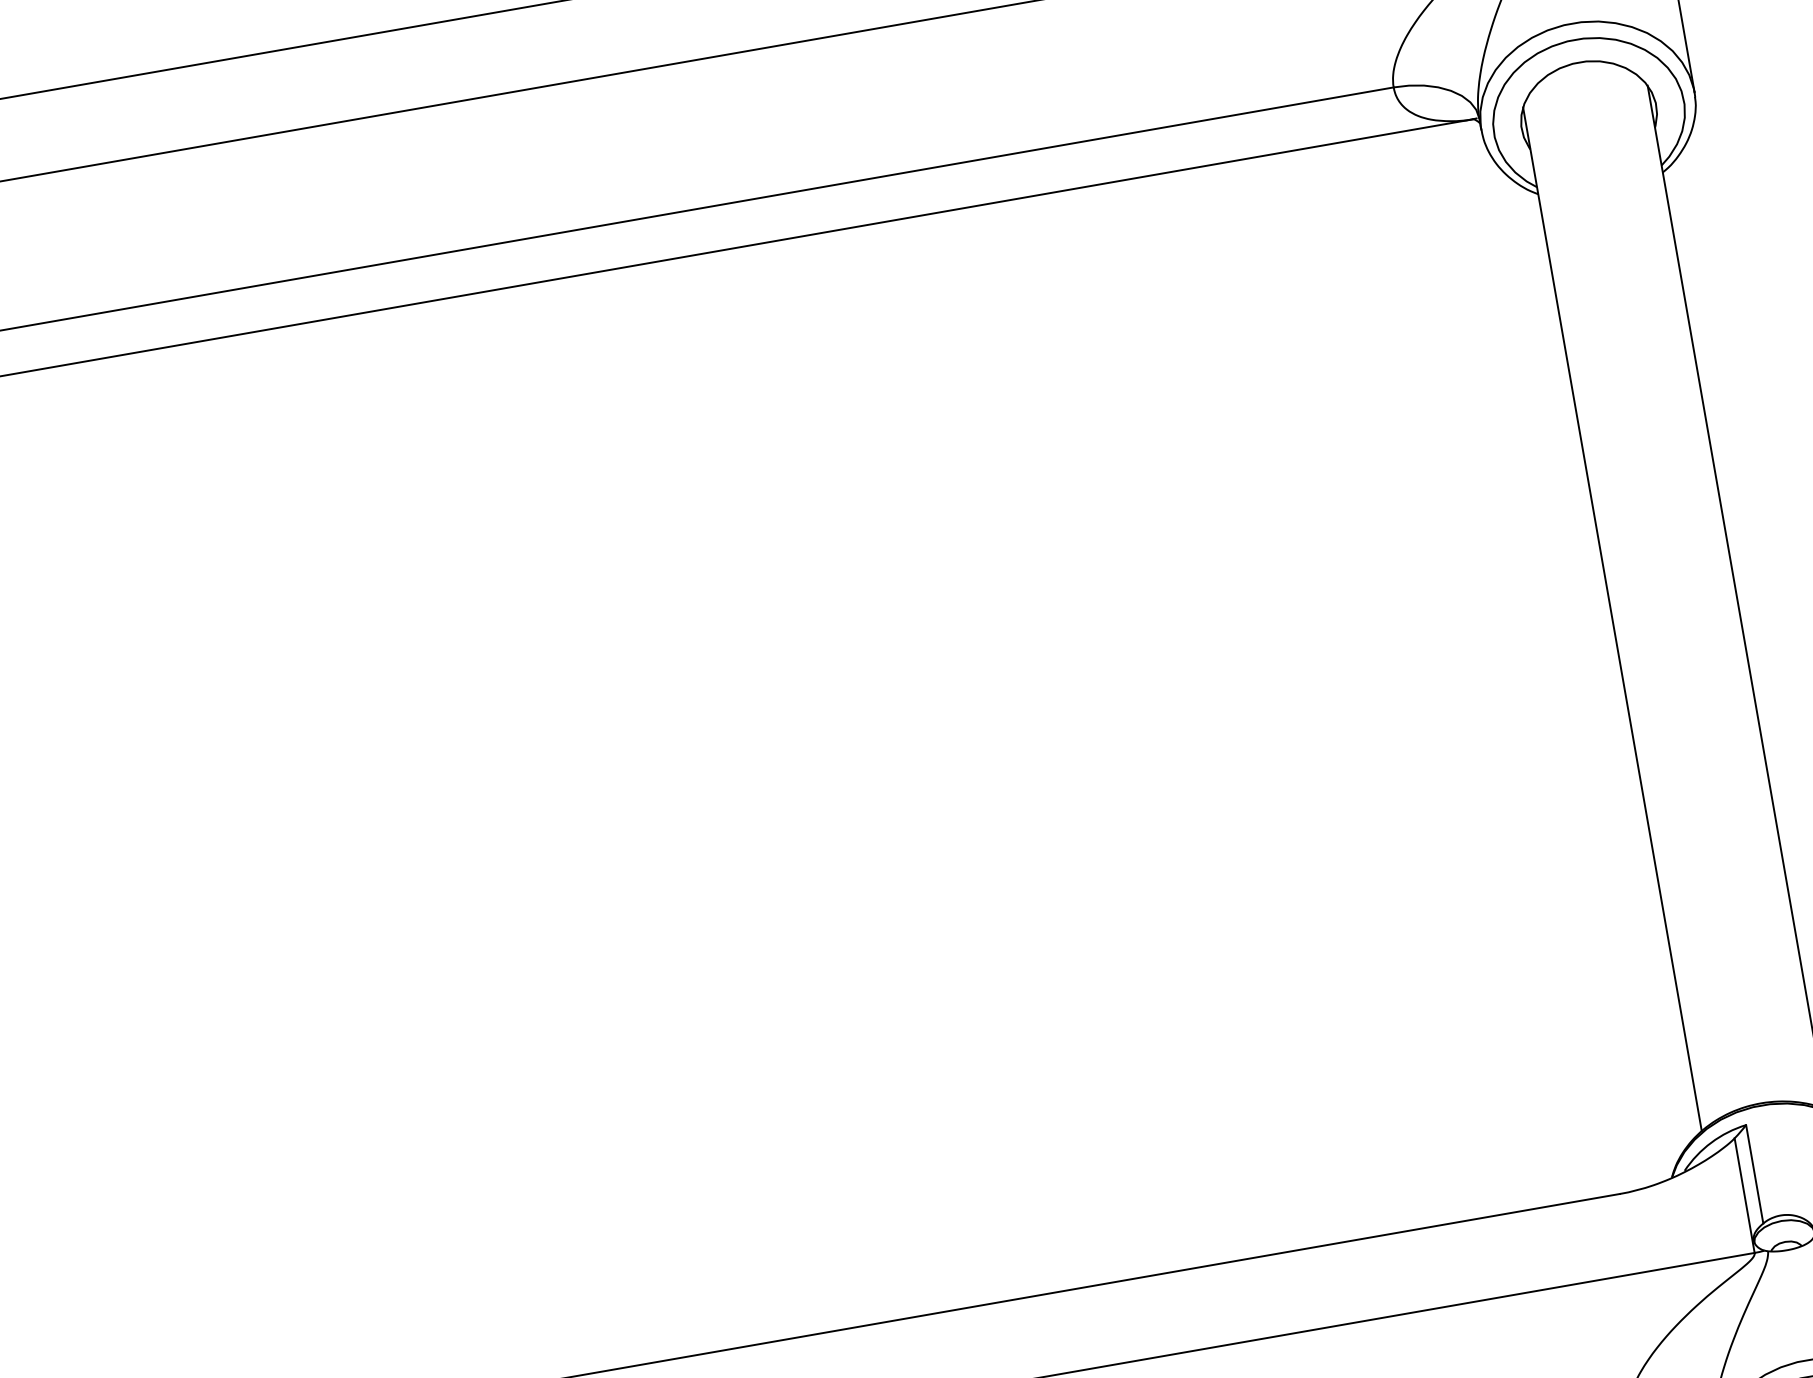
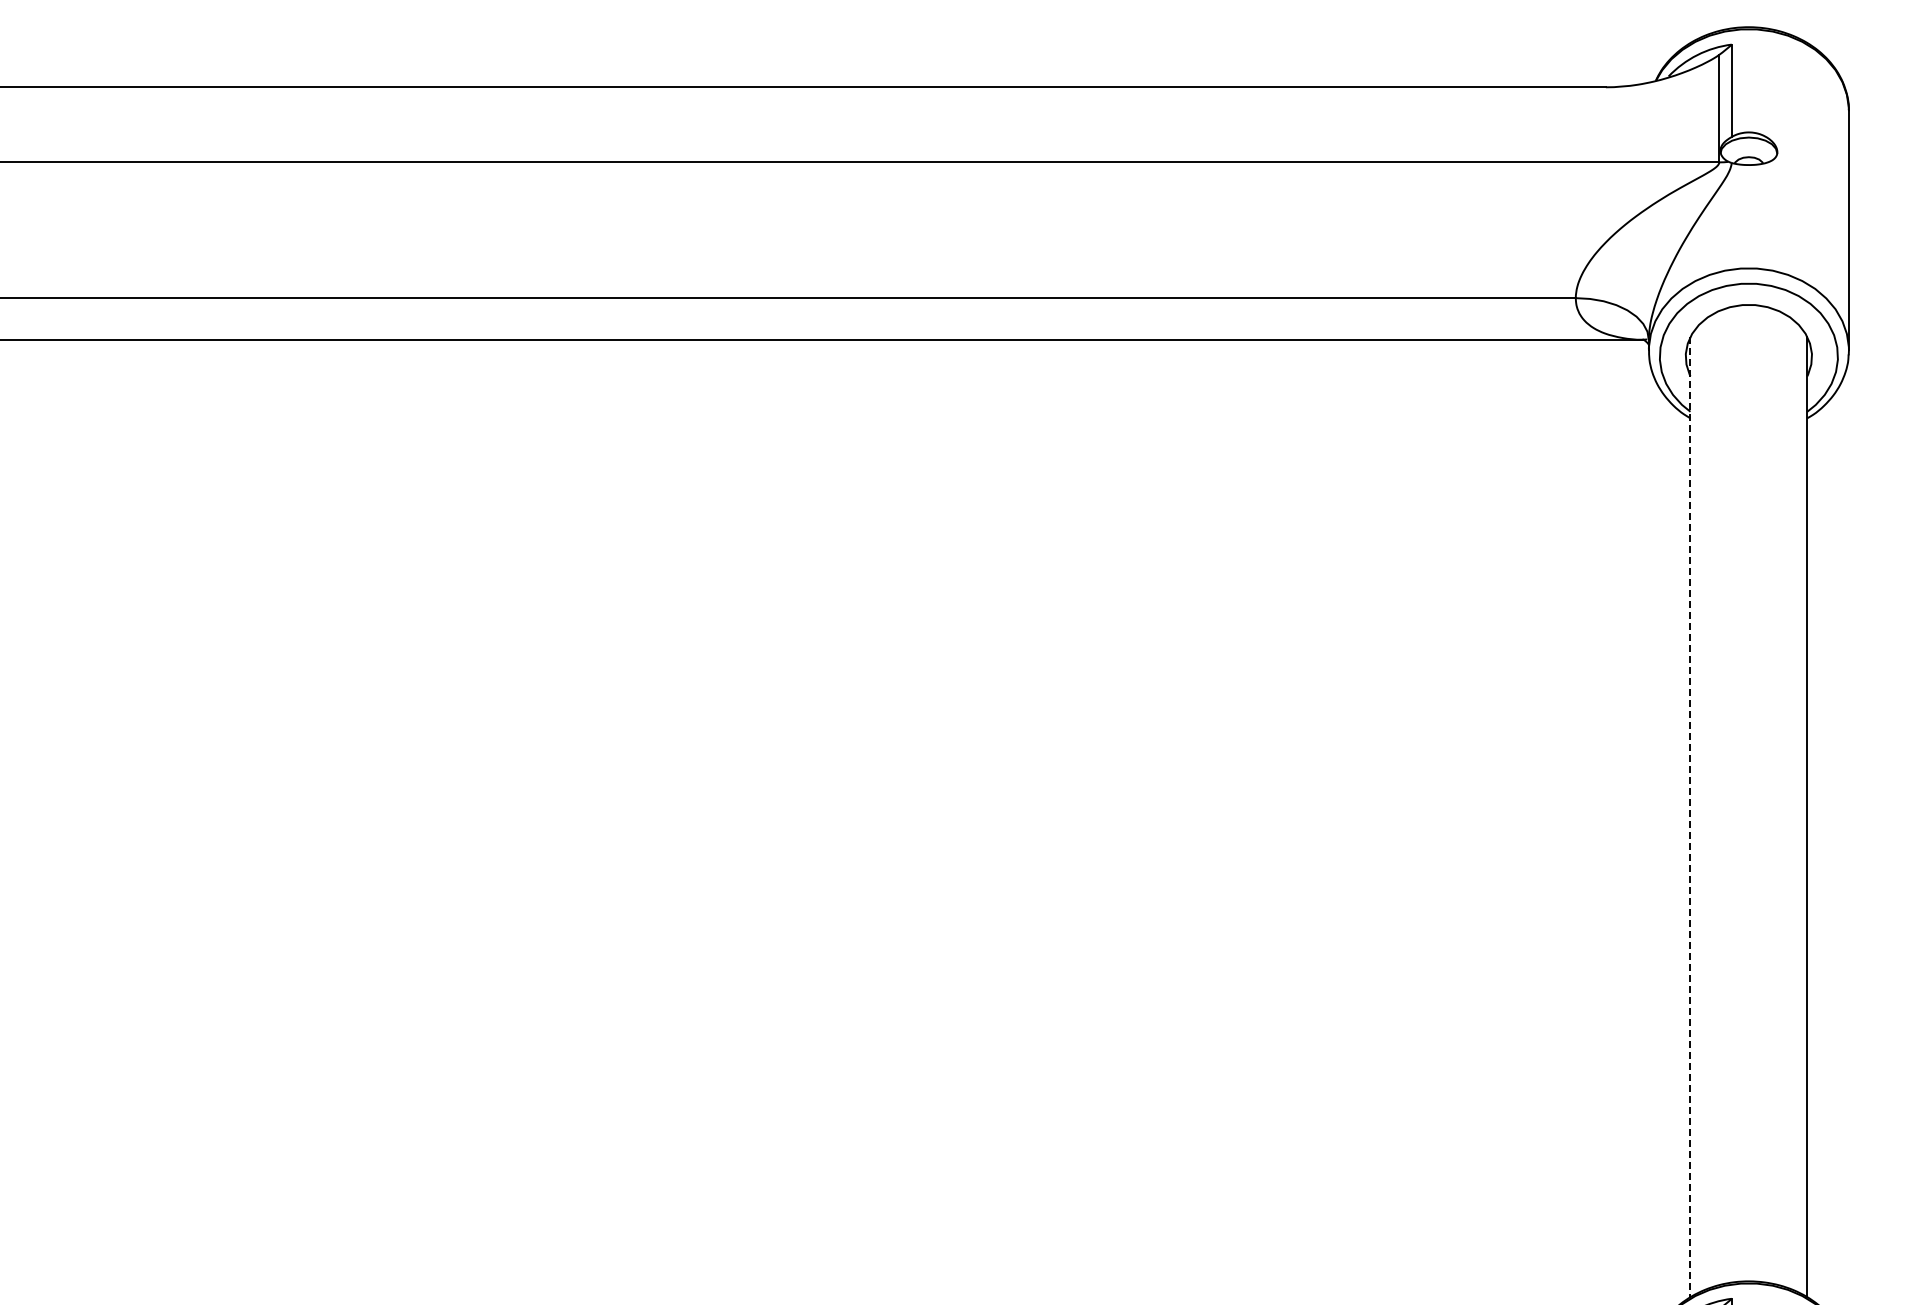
line: (1612, 619) -> (1690, 817), solid -> dashed

